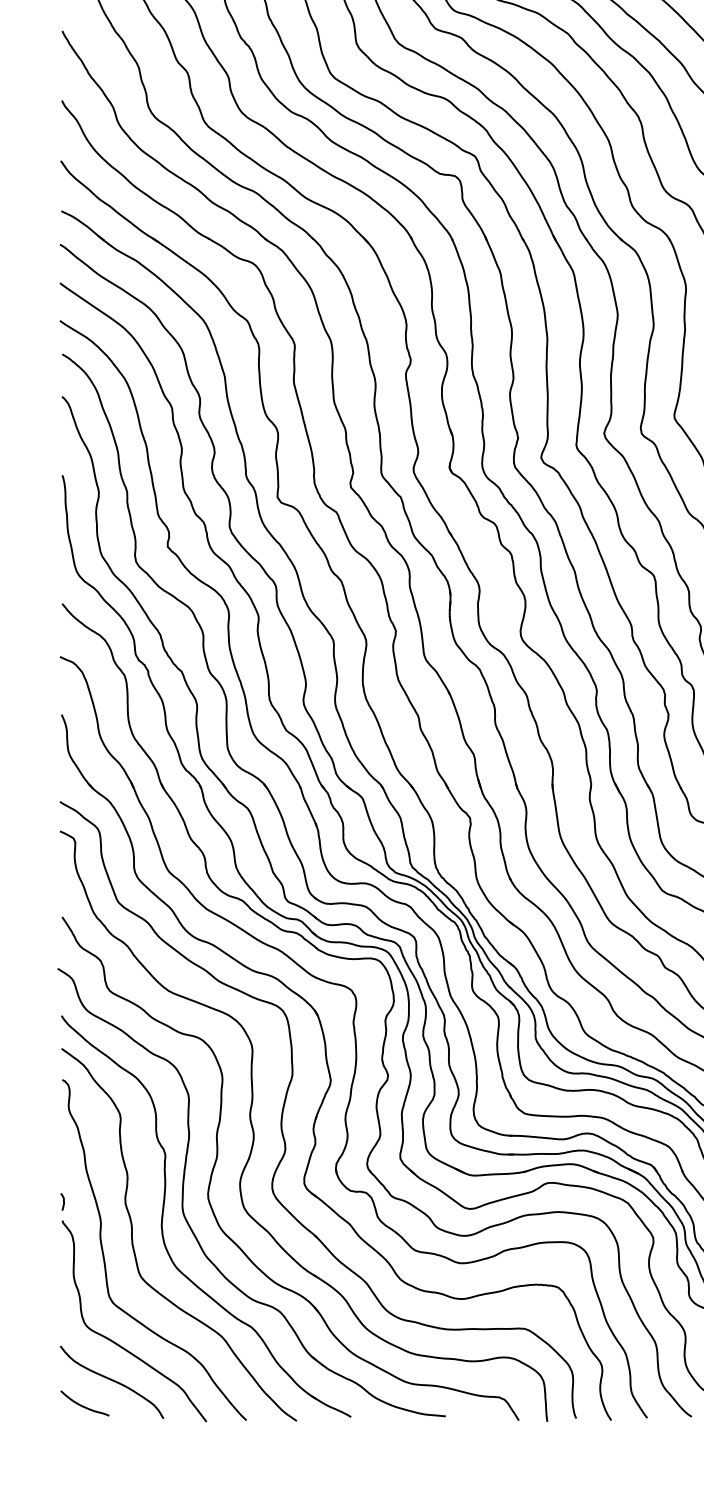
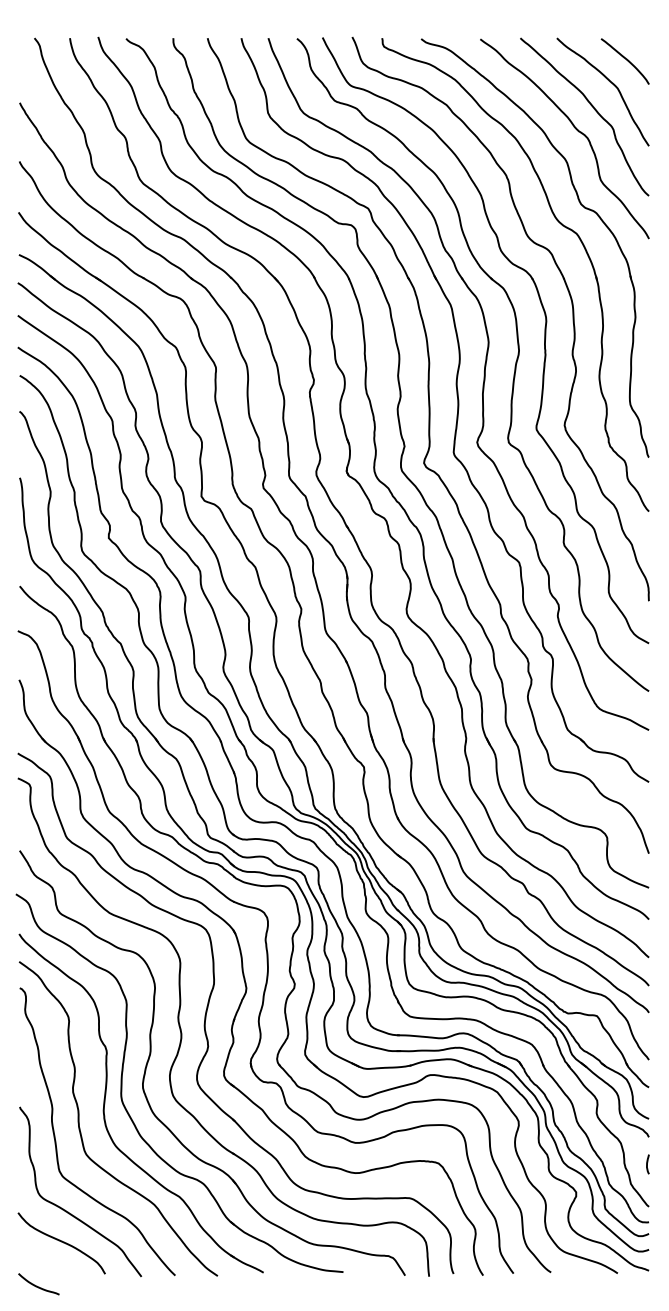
curve: (63, 1201) -> (20, 1090), removed
curve: (84, 1406) -> (38, 1286), moved

